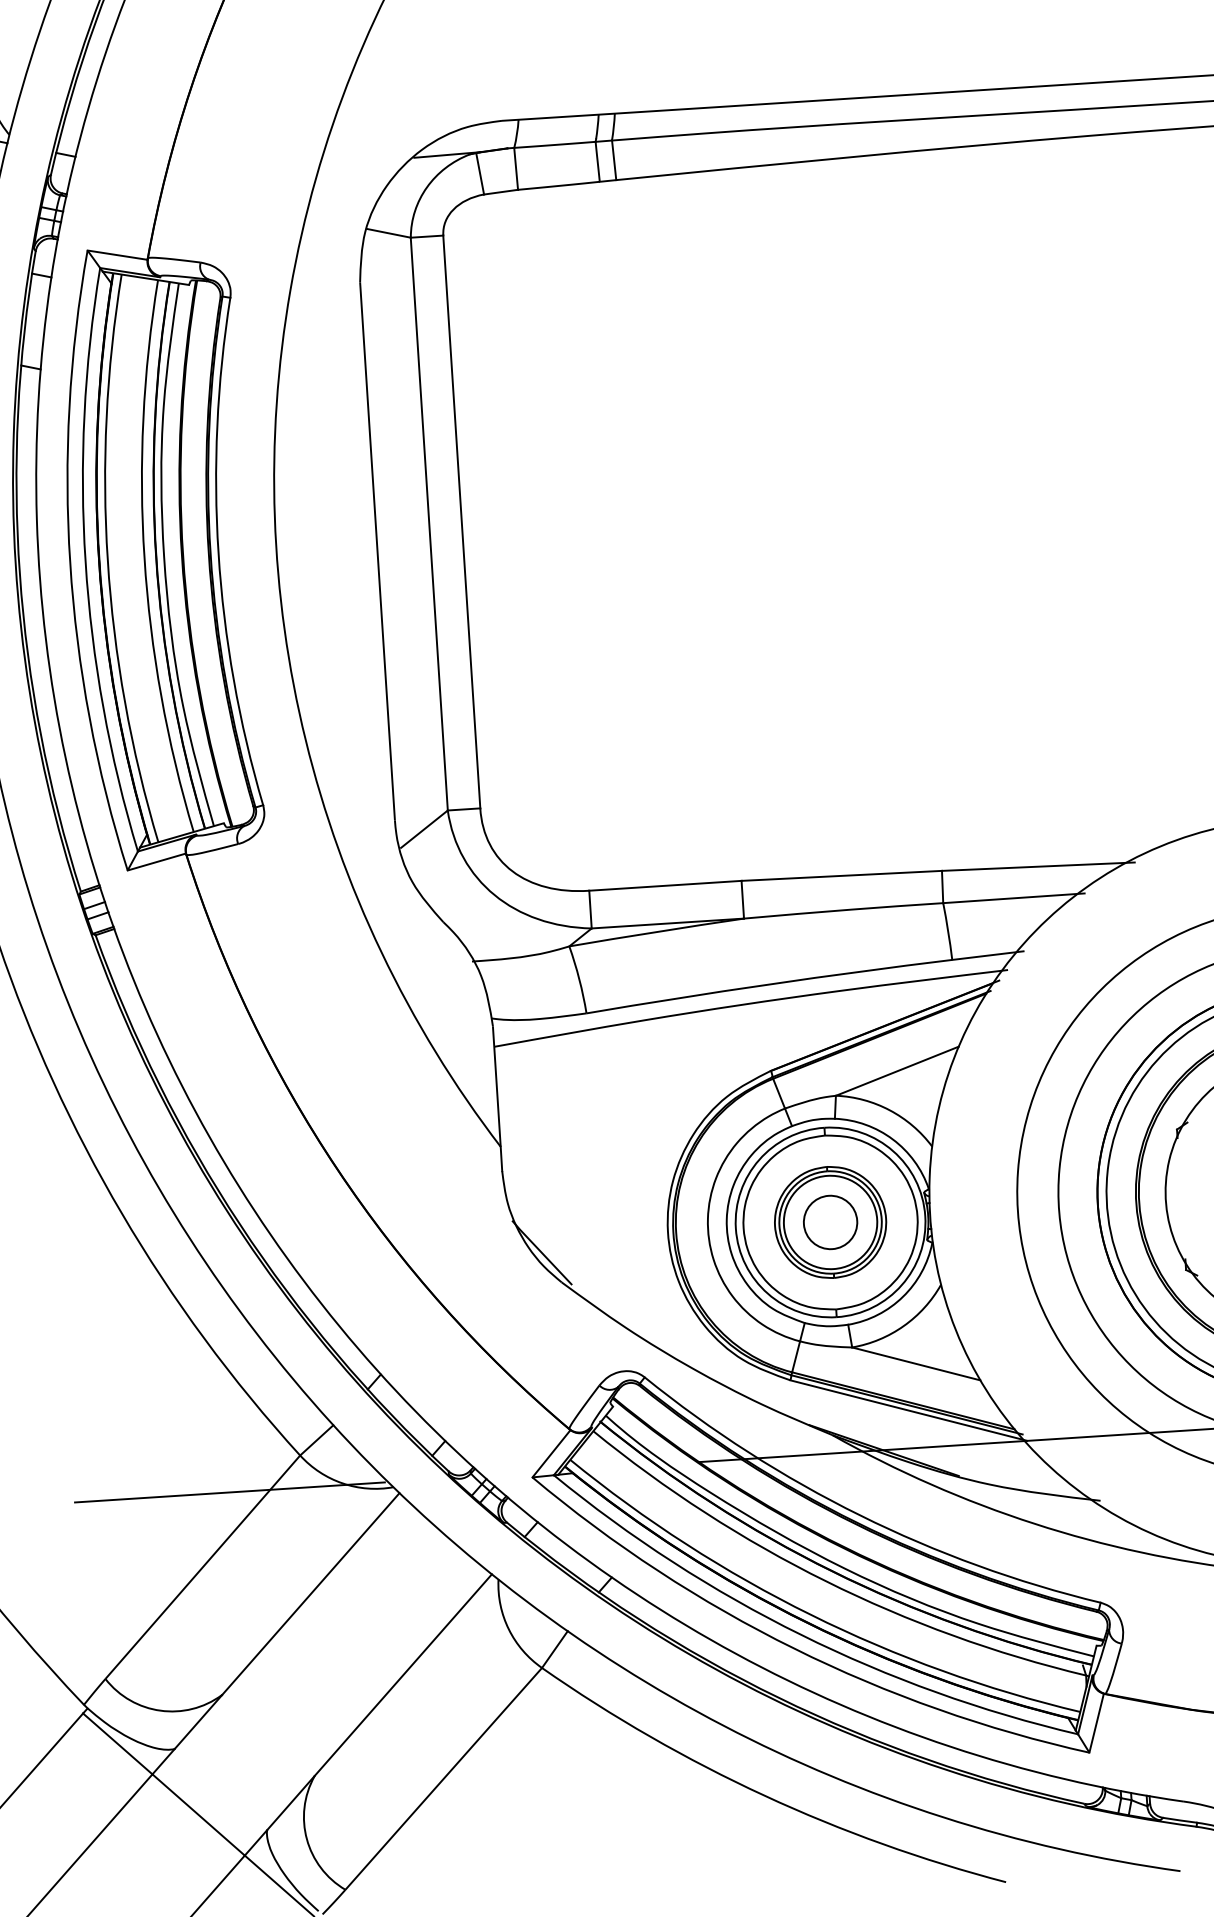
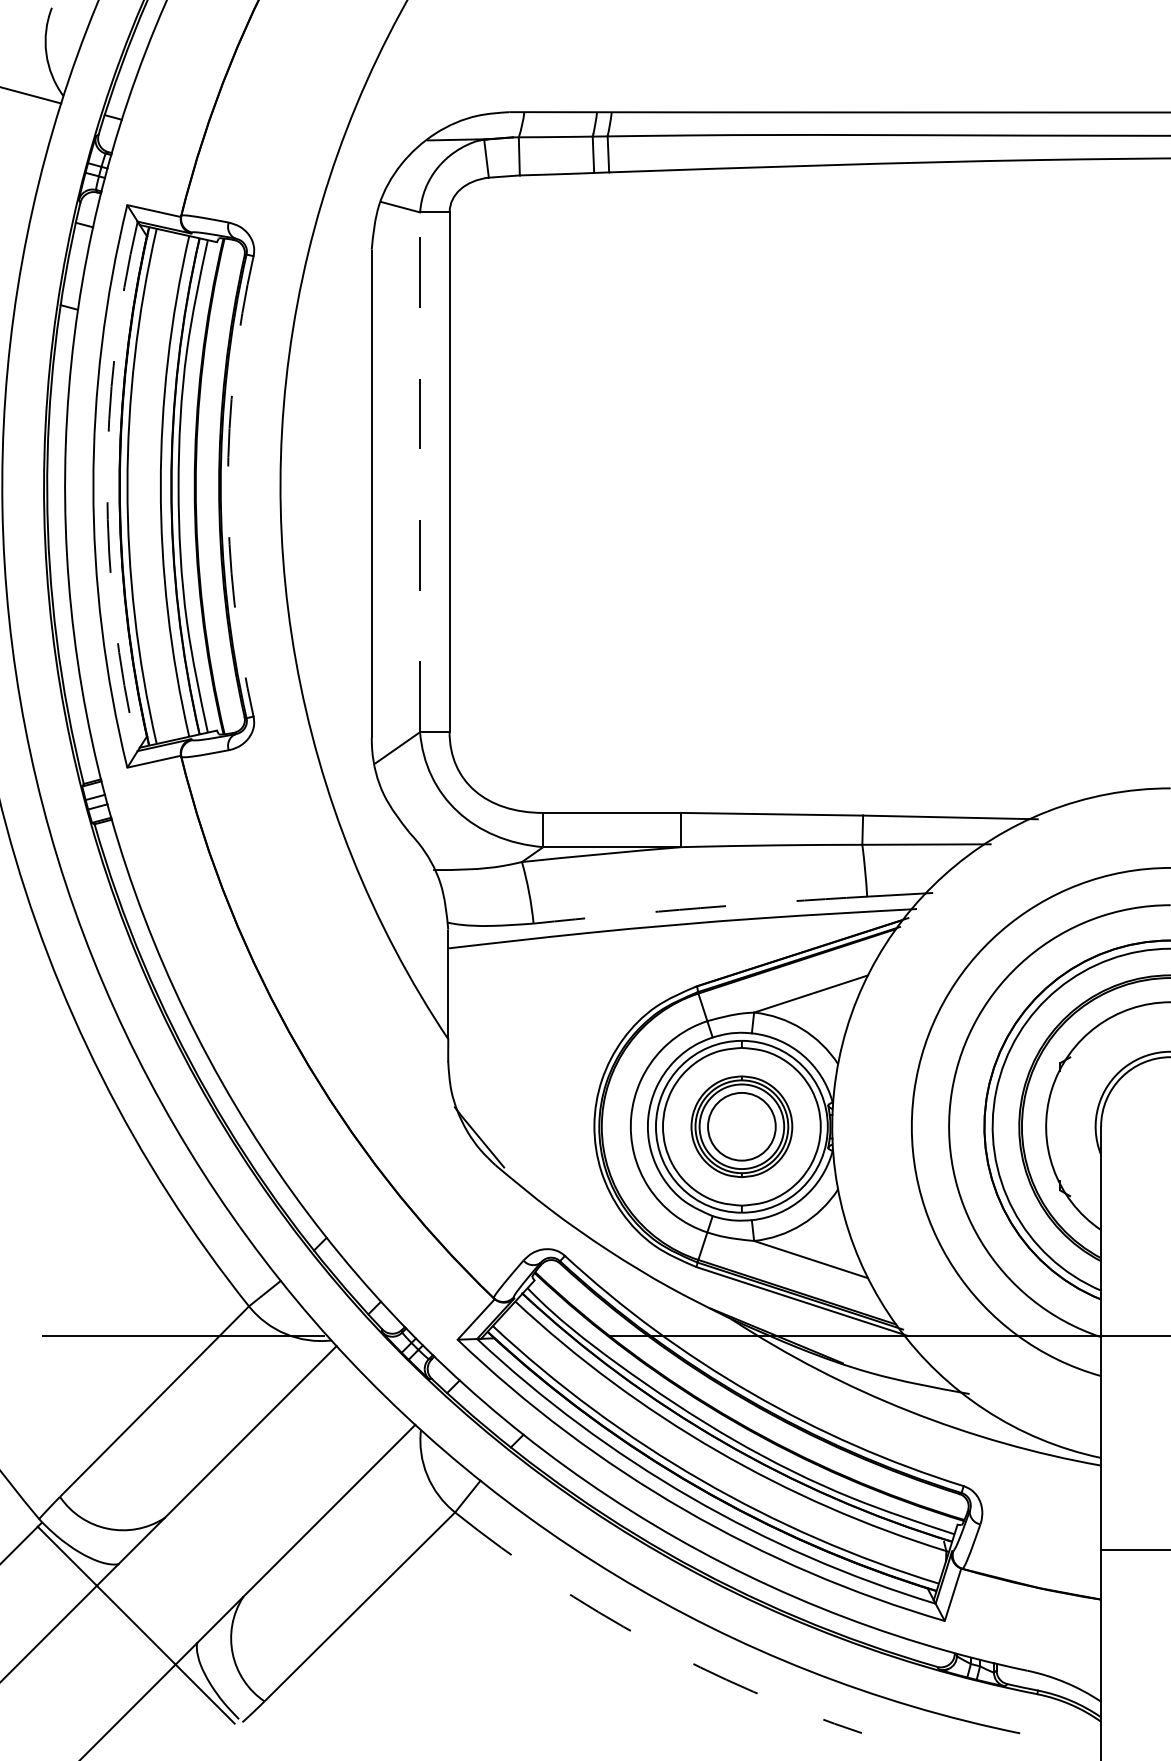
line: (429, 524) -> (420, 472), solid -> dashed
arc: (218, 553) -> (227, 486), solid -> dashed
arc: (85, 562) -> (107, 486), solid -> dashed
arc: (769, 984) -> (700, 908), solid -> dashed
circle: (830, 1222) -> (741, 1126), size x1.4
arc: (764, 1795) -> (648, 1640), solid -> dashed

